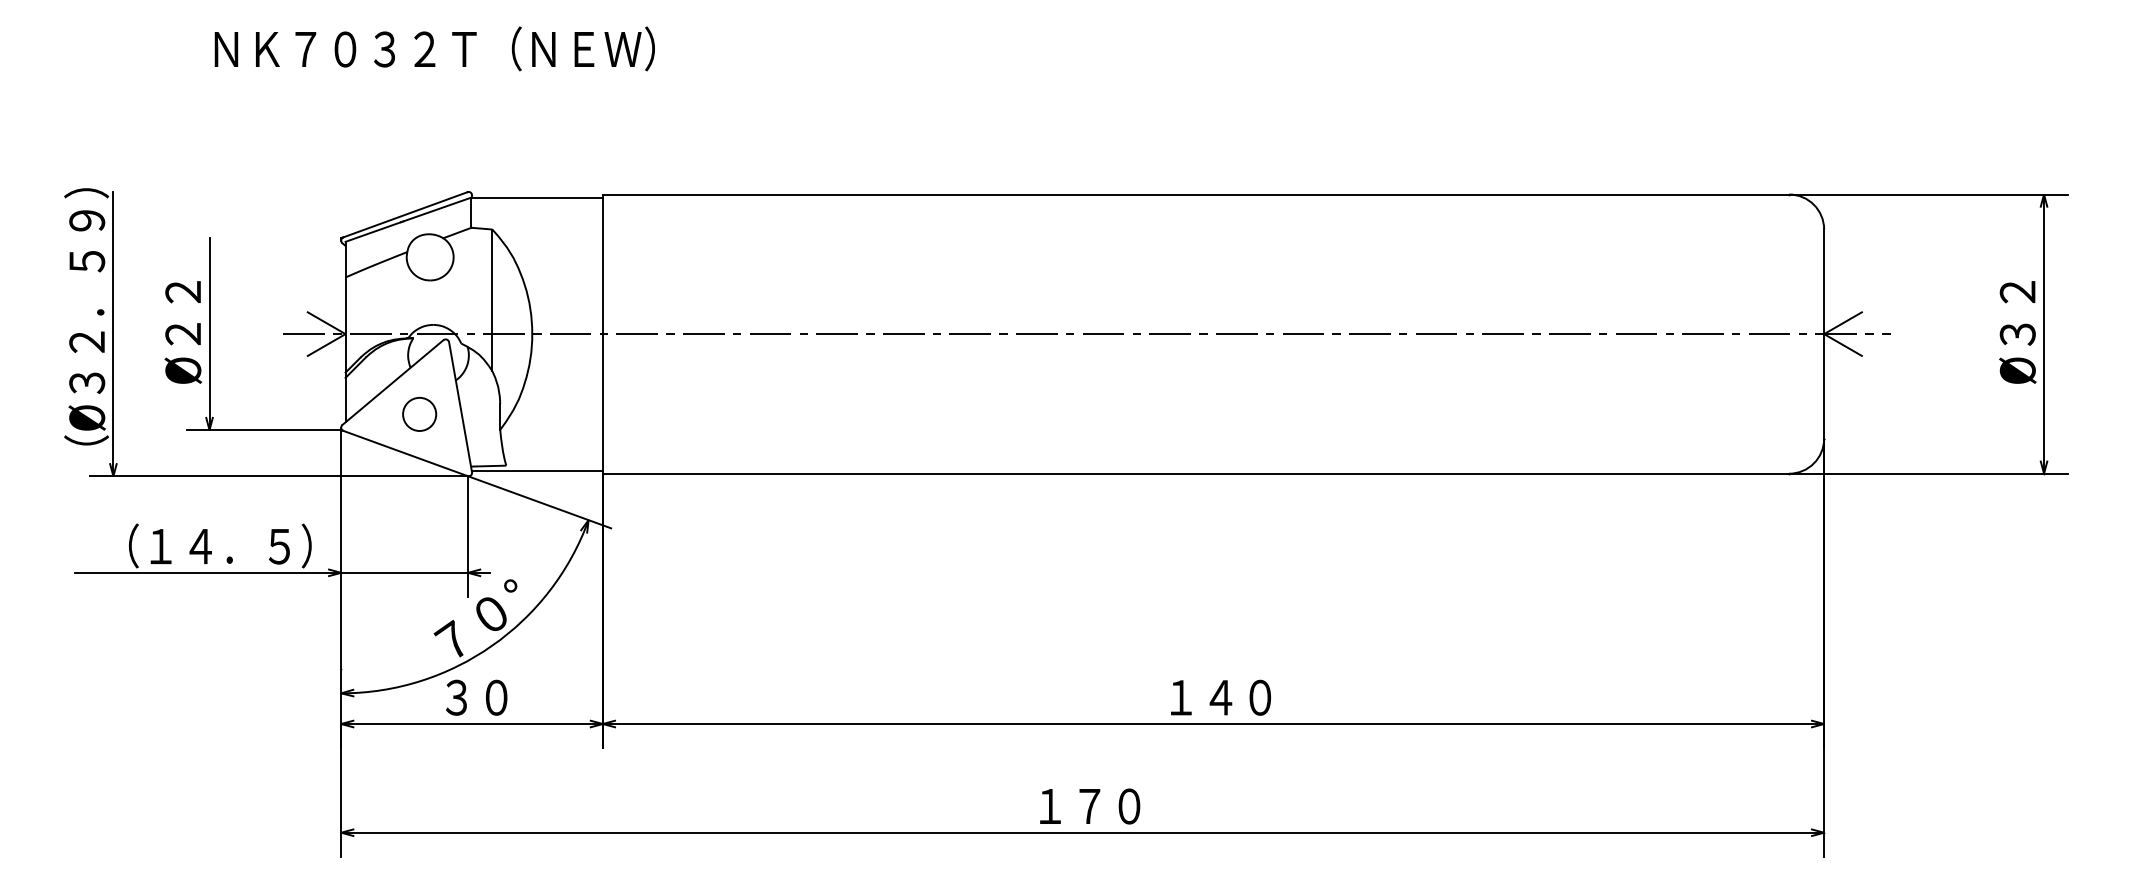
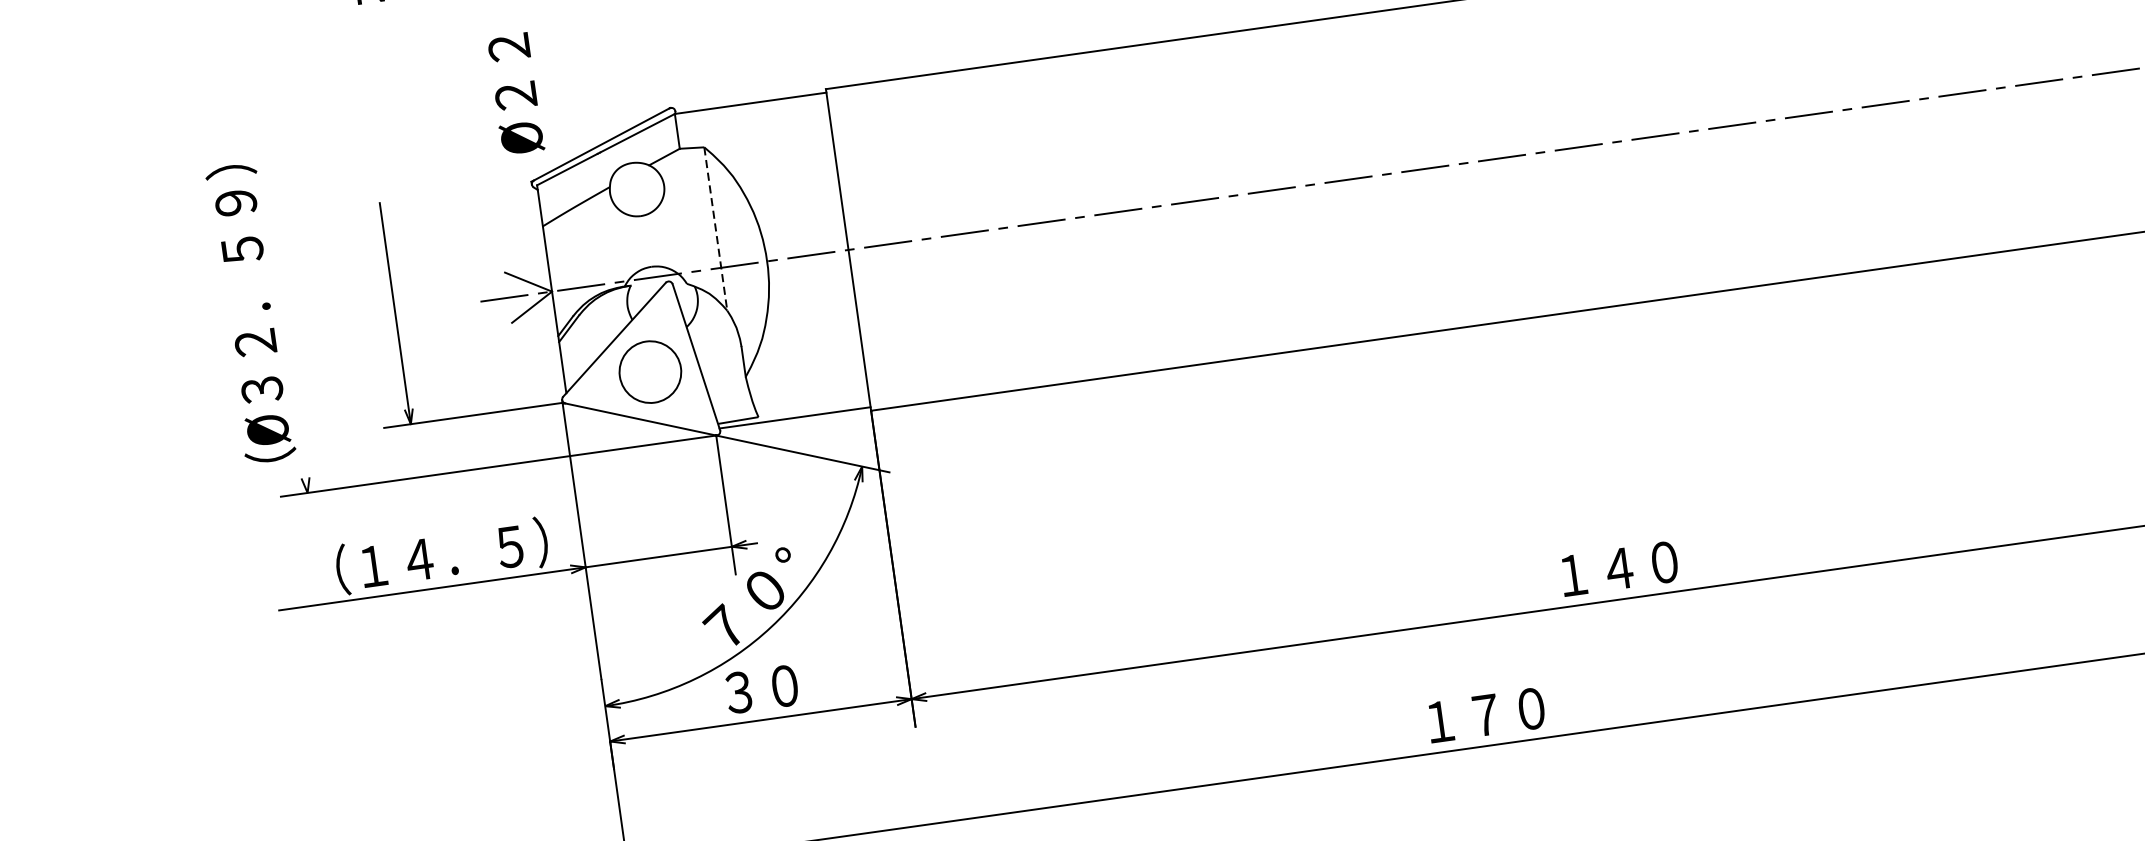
line: (492, 300) -> (715, 229), solid -> dashed
text: (182, 332) -> (514, 94), moved
line: (113, 333) -> (284, 328), removed
circle: (419, 413) -> (650, 371), size x1.6

